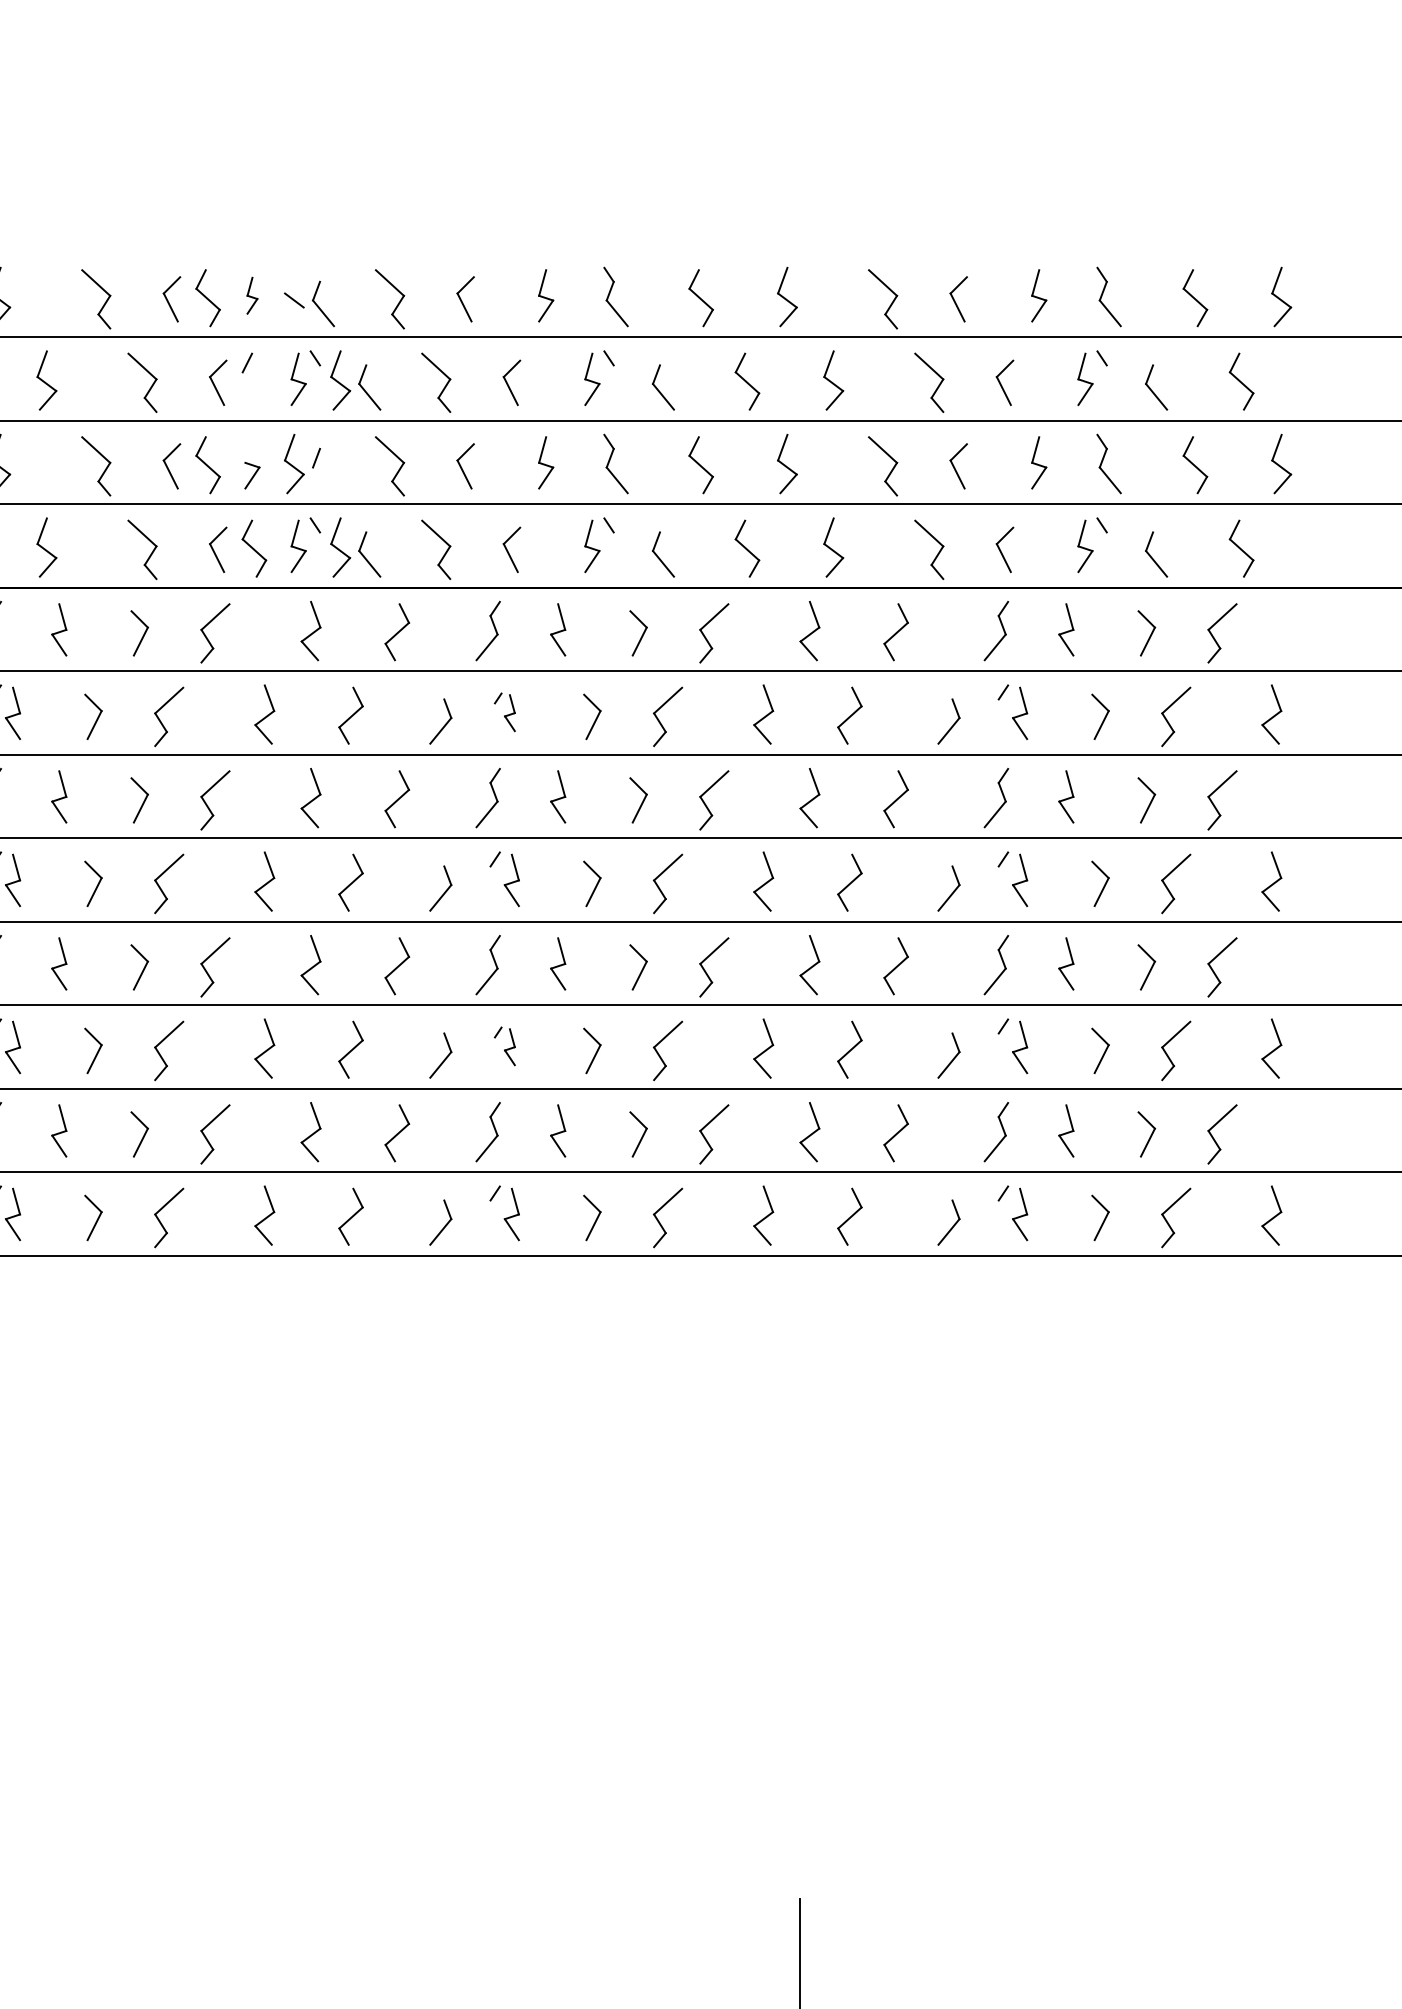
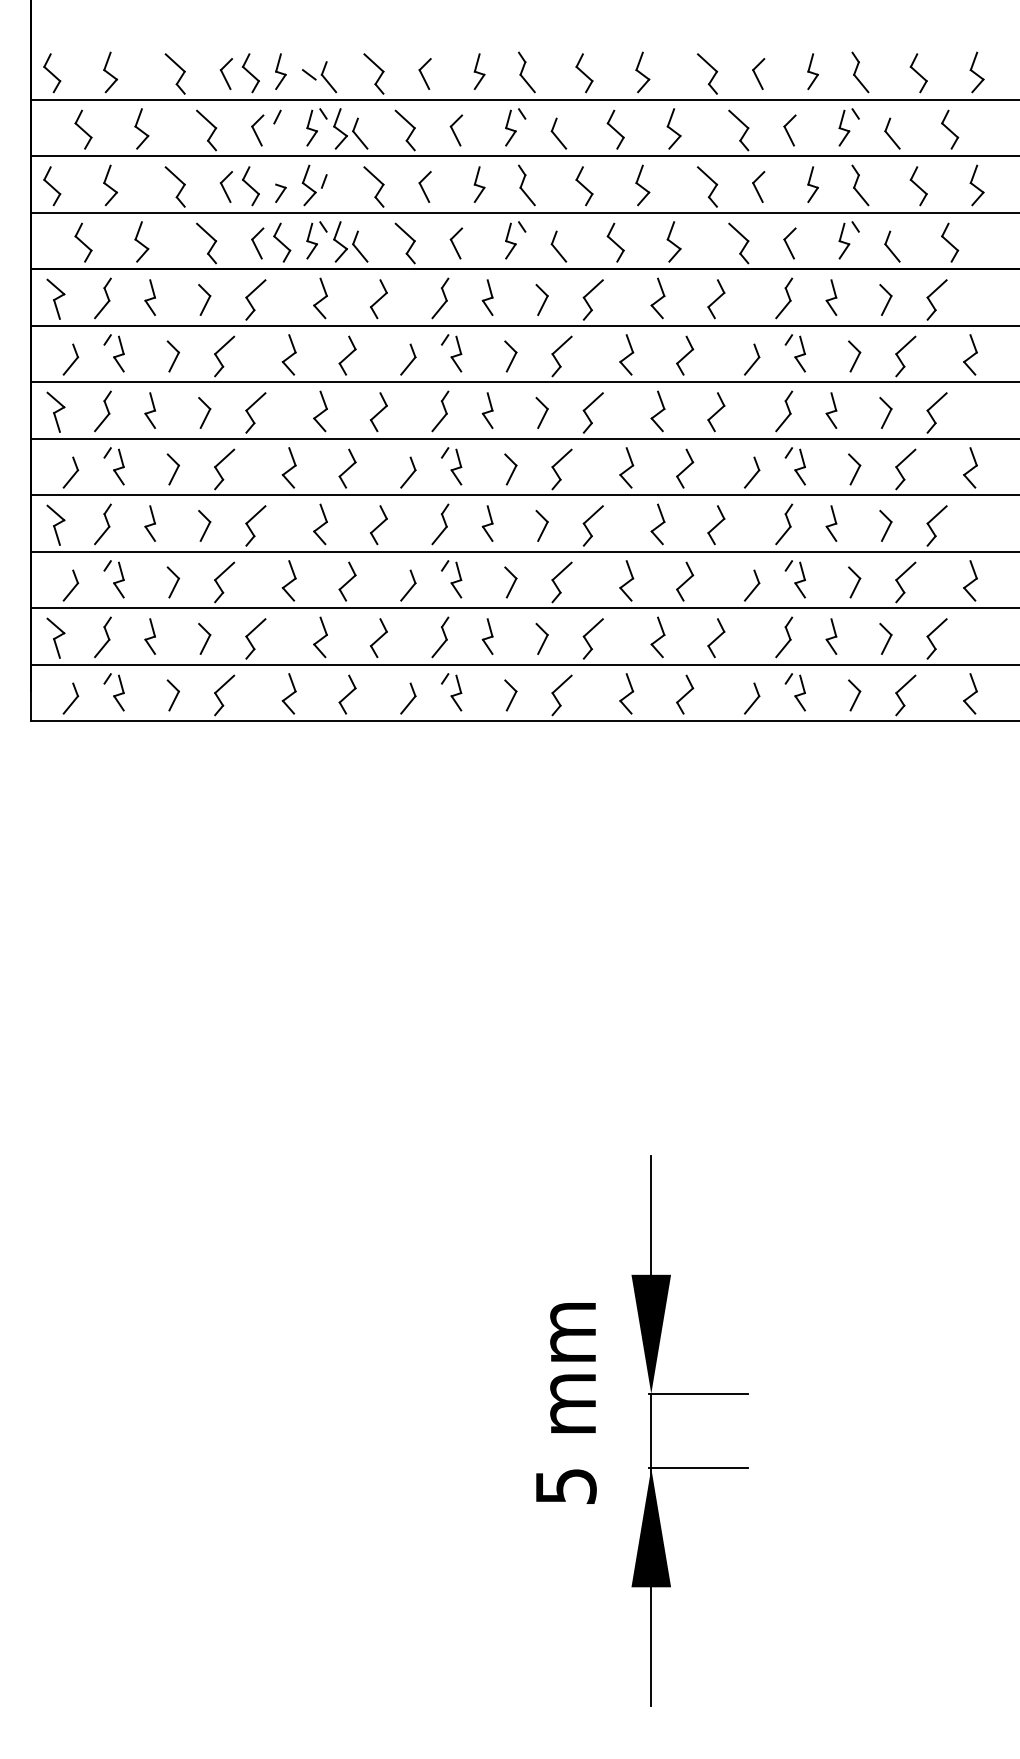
part: (251, 295) -> (280, 71), size x1.43
part: (504, 712) -> (451, 353), size x1.43
part: (504, 1046) -> (451, 579), size x1.43

